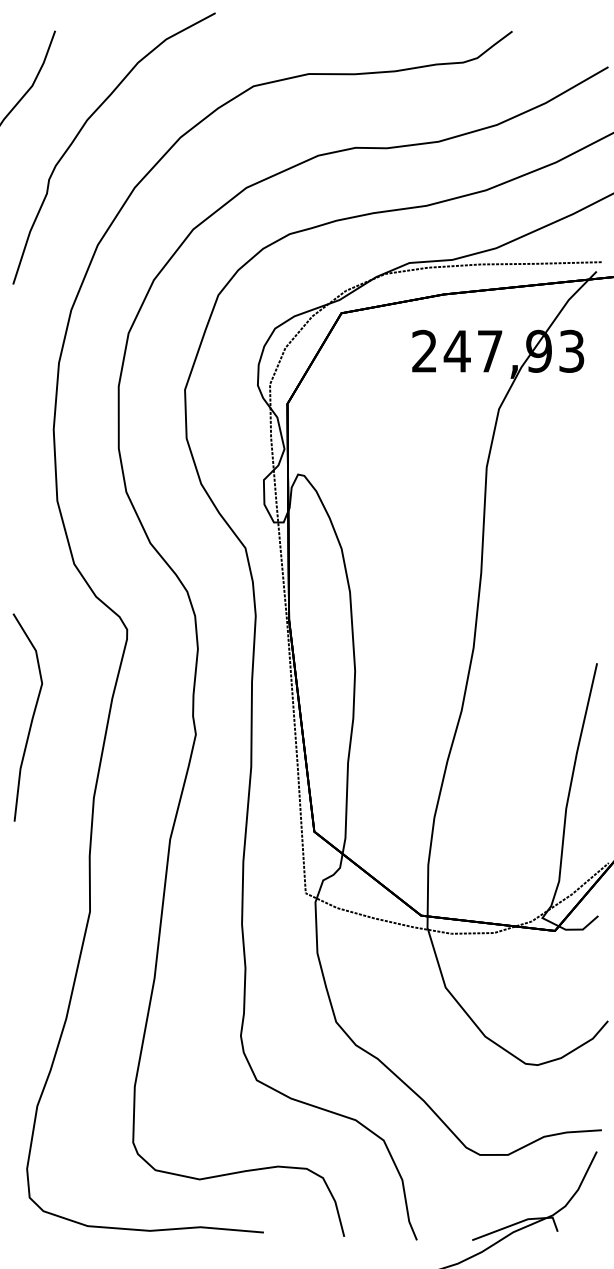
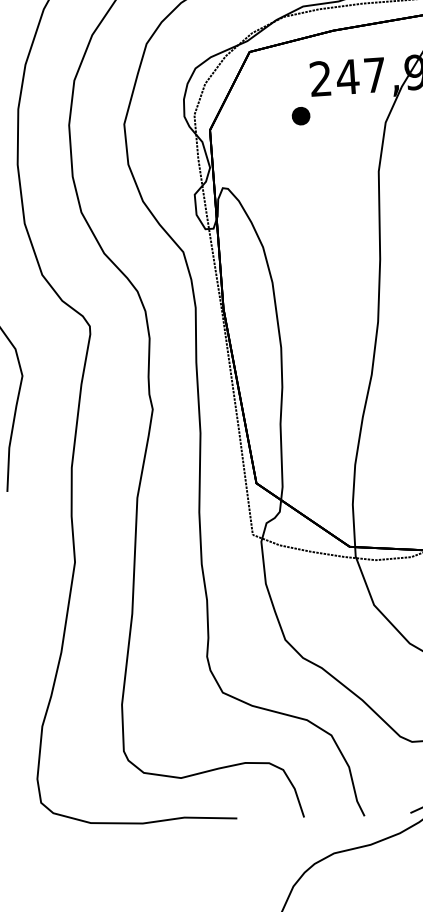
part: (397, 394) -> (300, 116), added

